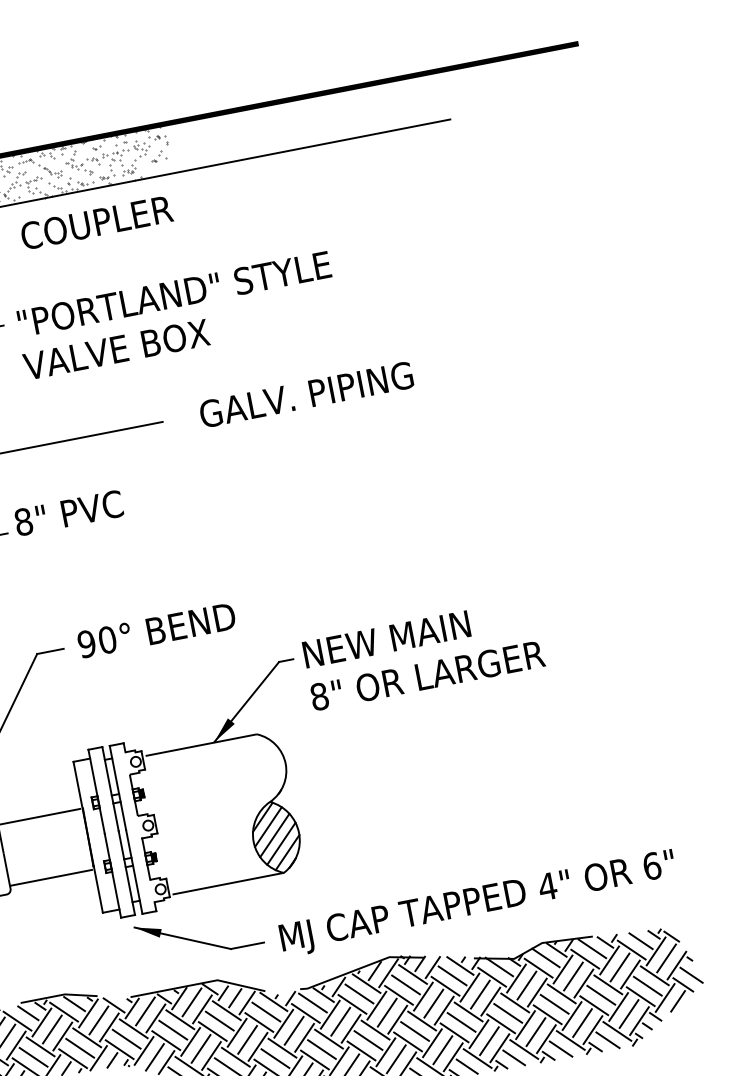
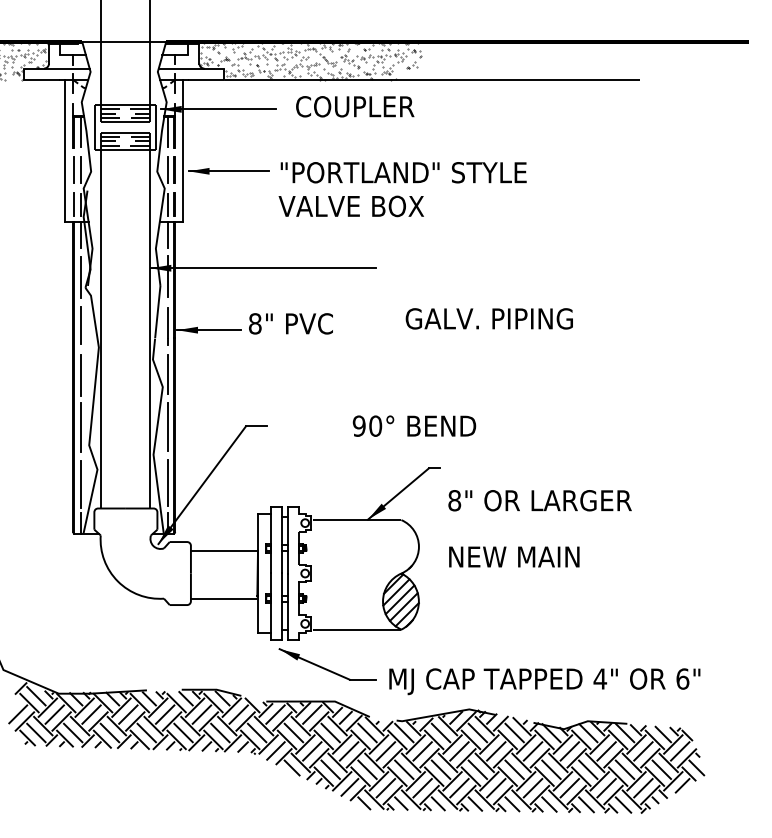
text: (305, 394) -> (488, 318), moved
text: (156, 629) -> (414, 425), moved
text: (386, 638) -> (514, 556), moved

